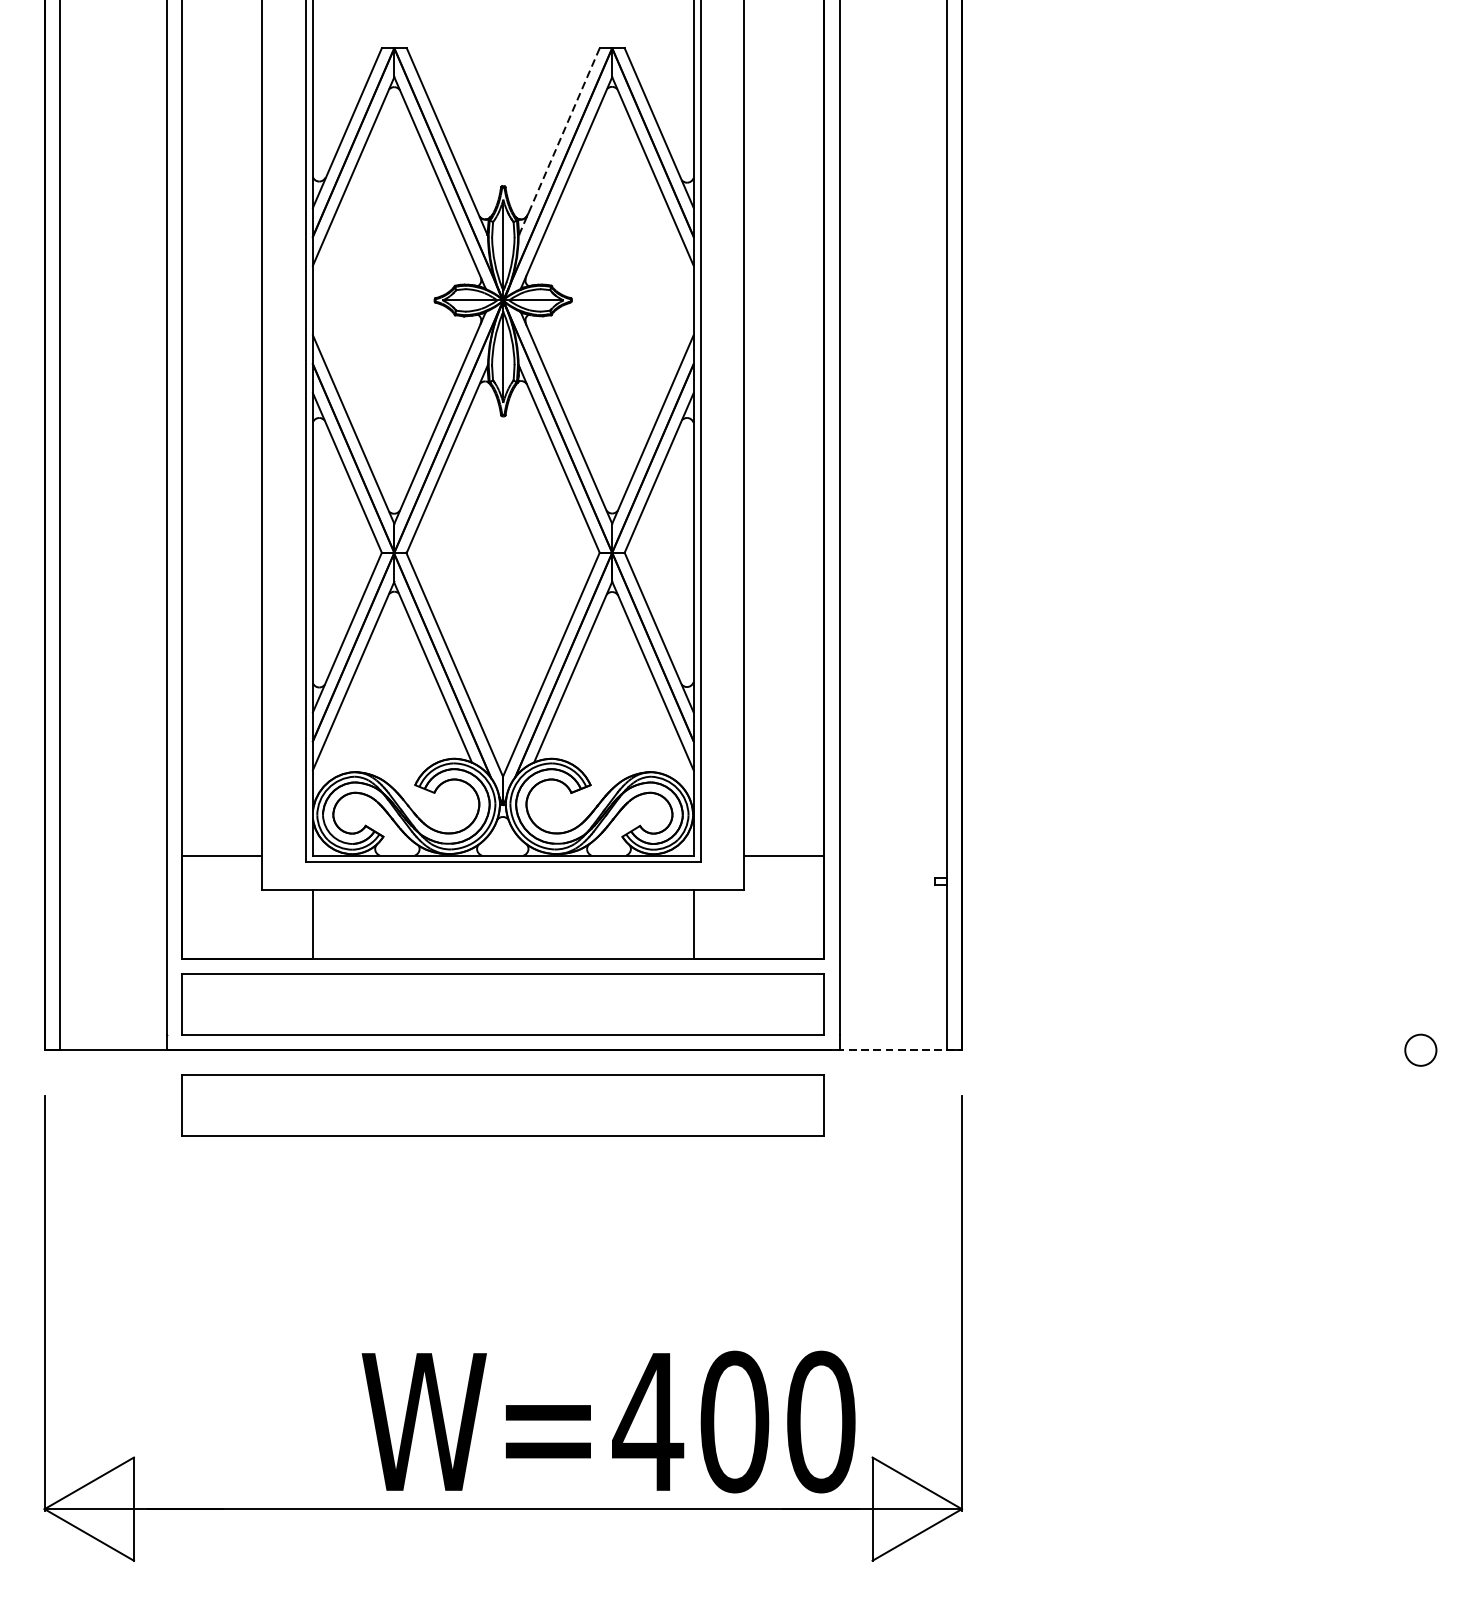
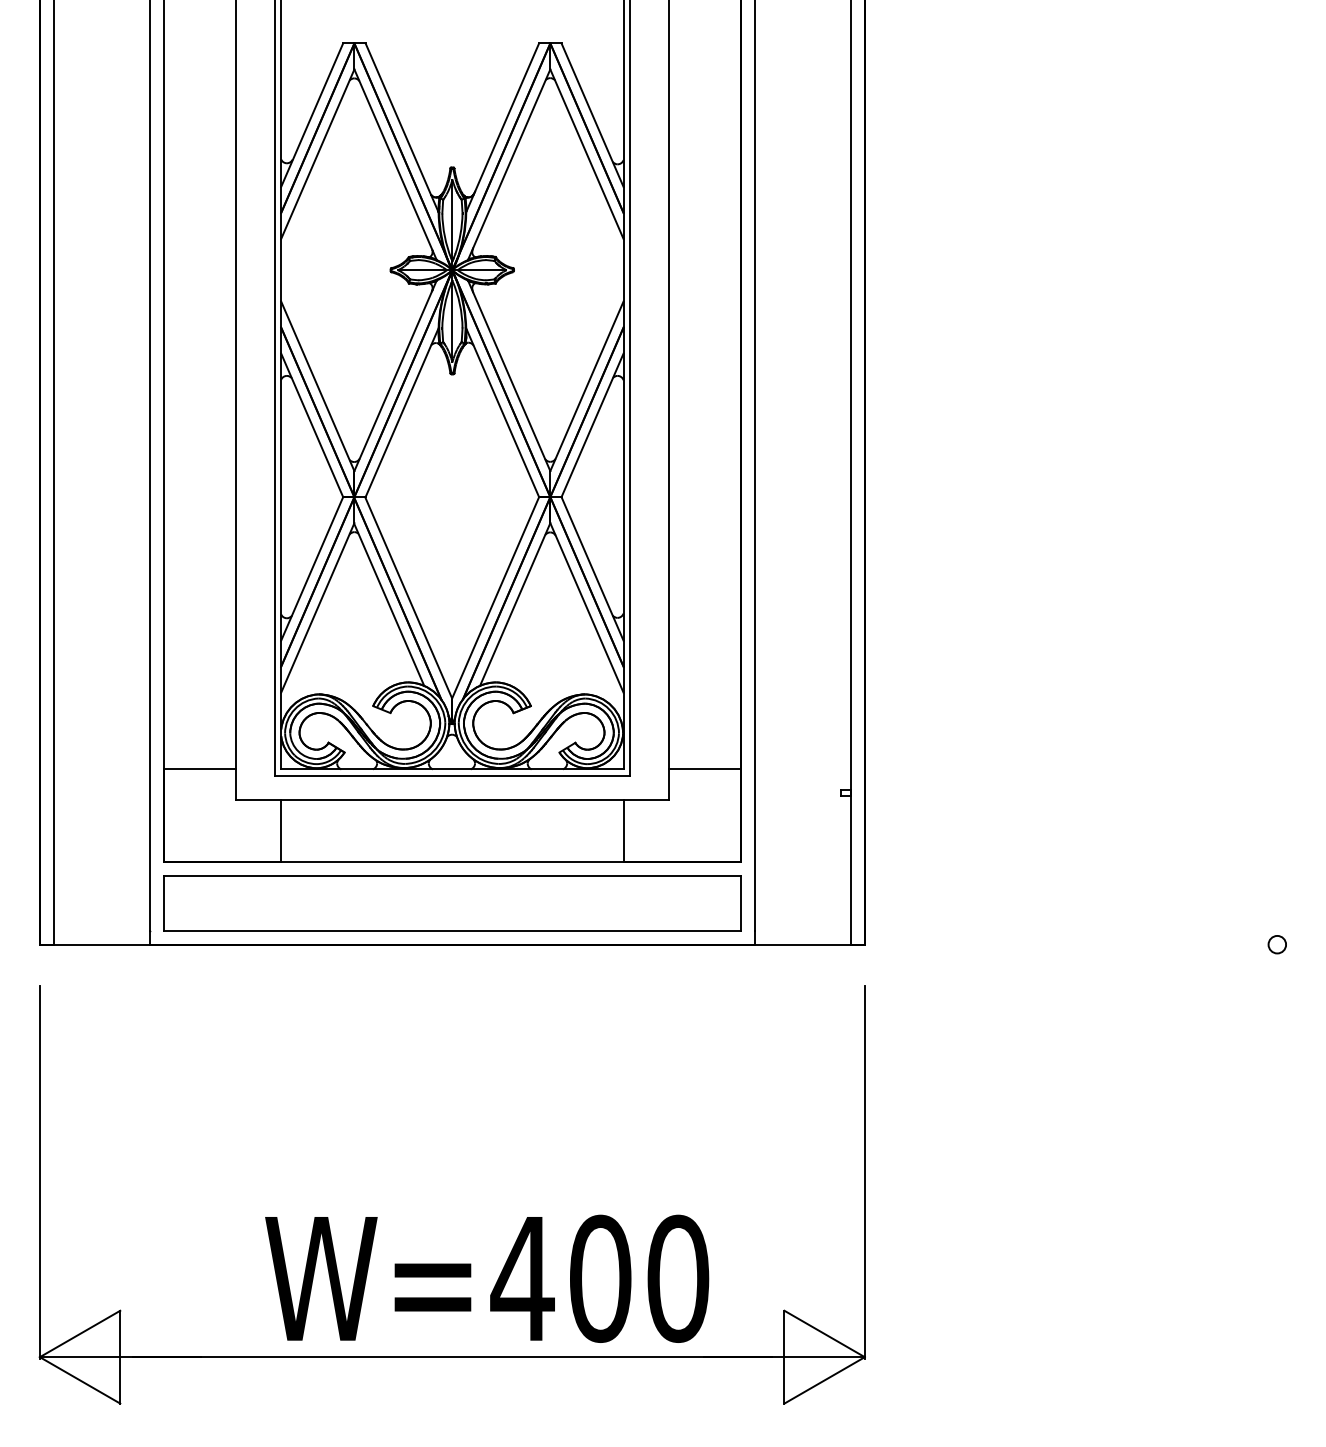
line: (559, 141) -> (502, 127), dashed -> solid
line: (892, 1050) -> (802, 944), dashed -> solid
circle: (1419, 1050) -> (1276, 944), size x0.62
part: (503, 1105) -> (452, 994), removed
text: (609, 1421) -> (487, 1278), moved

